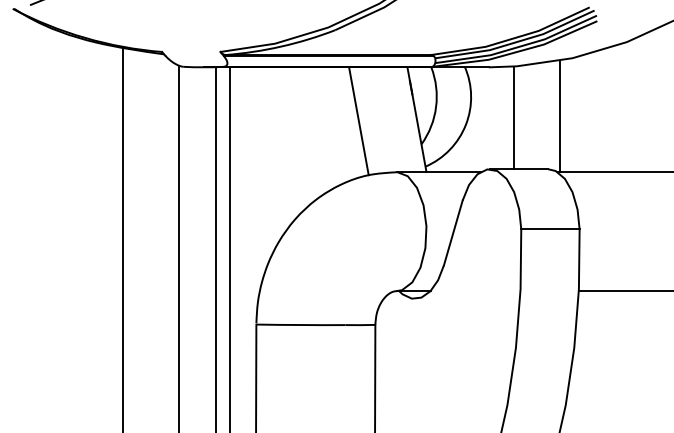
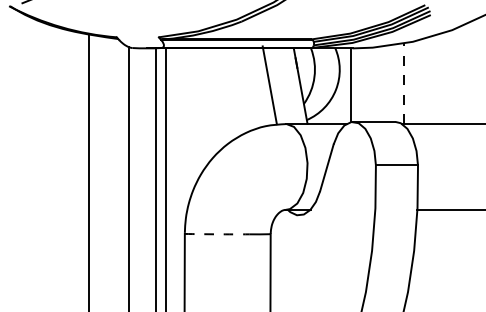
line: (559, 115) -> (403, 83), solid -> dashed
line: (513, 117) -> (350, 84), moved
line: (358, 121) -> (269, 85), moved
arc: (301, 325) -> (217, 234), solid -> dashed

